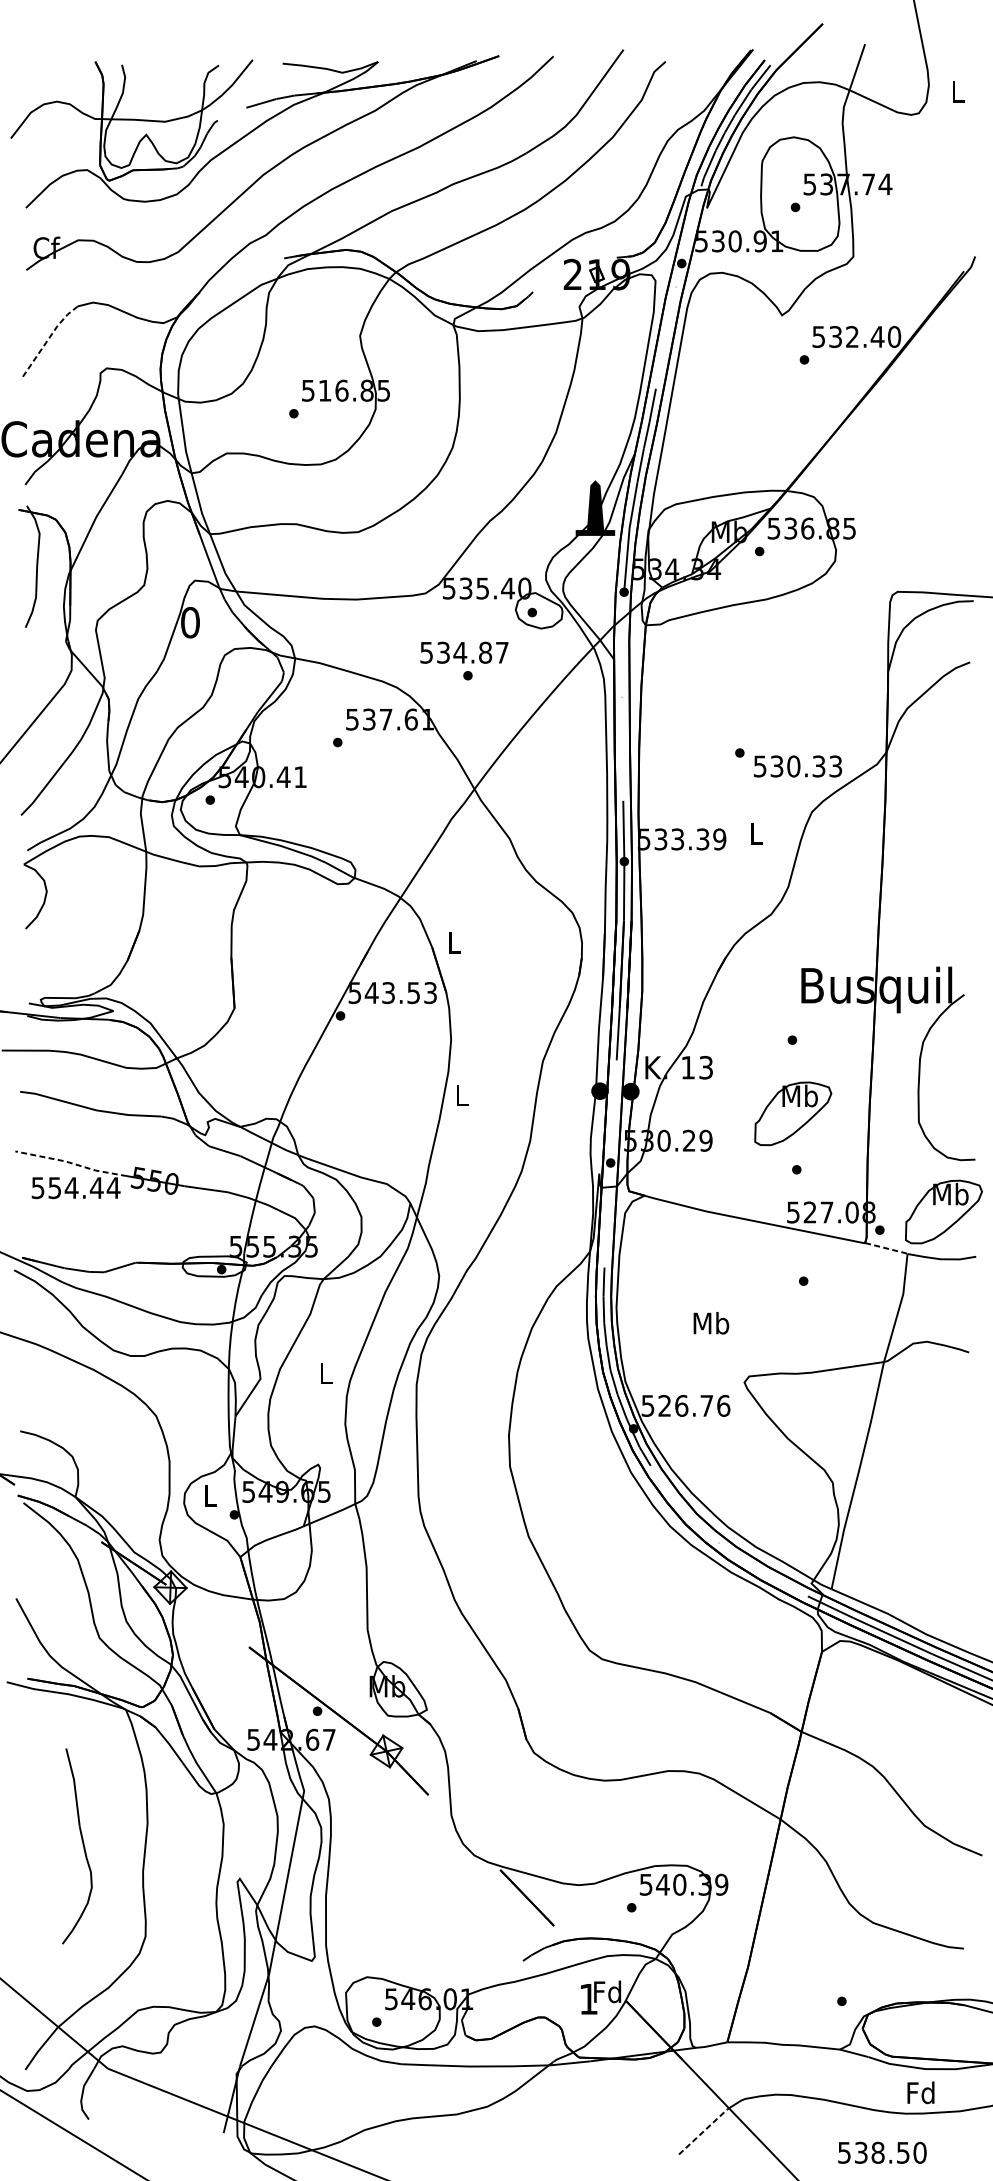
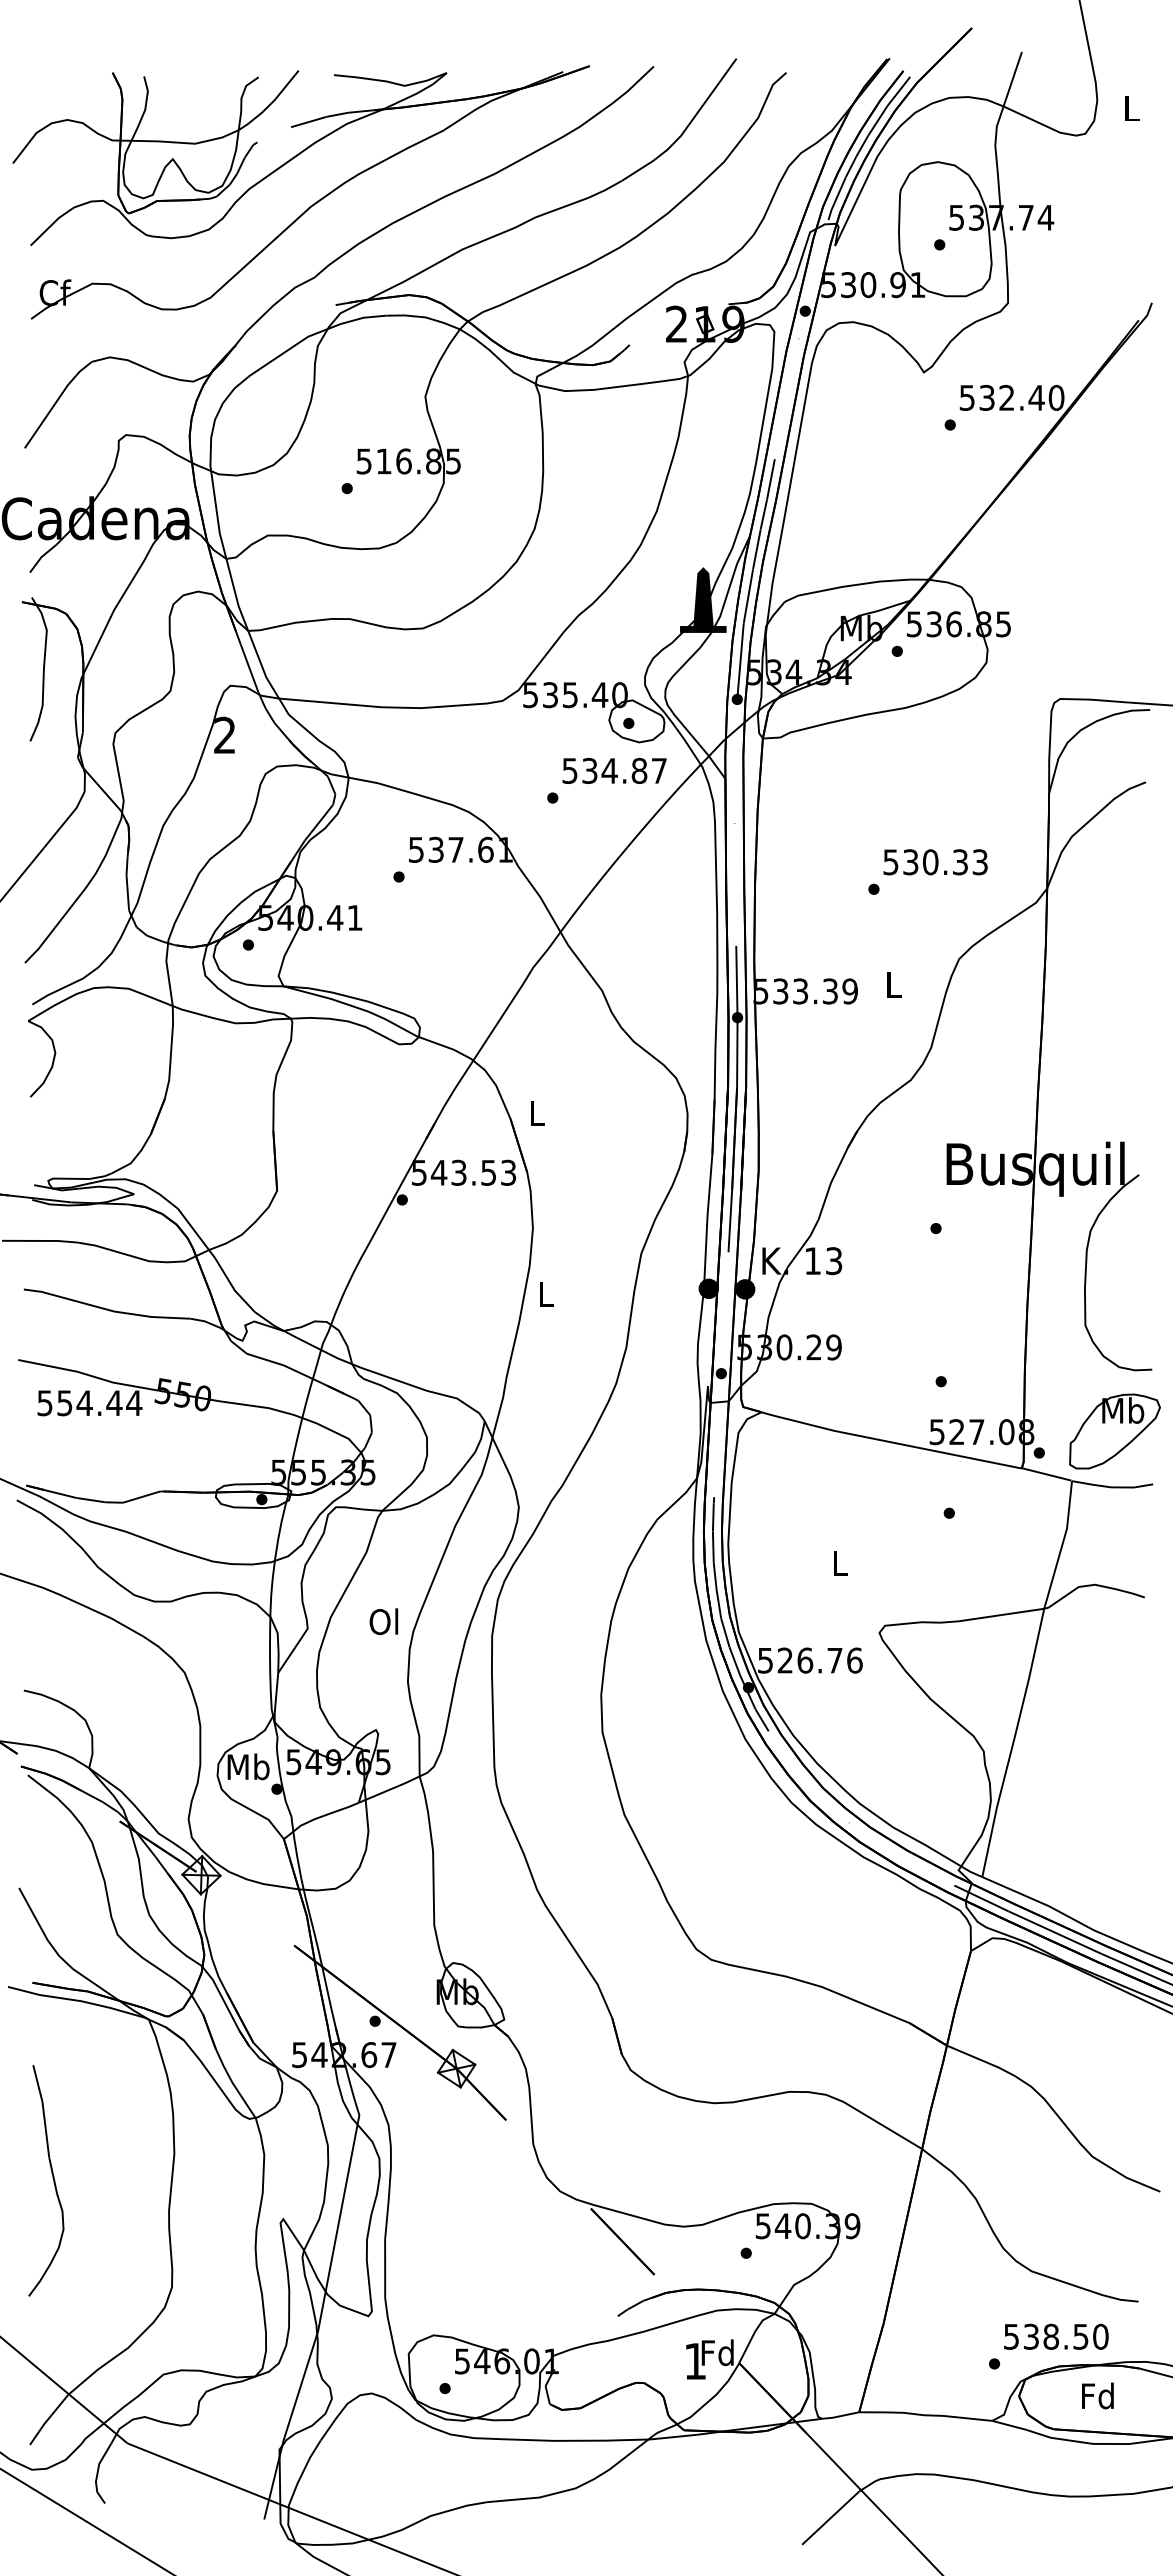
line: (47, 339) -> (56, 401), dashed -> solid
text: (190, 622) -> (224, 735), 0 -> 2
text: (464, 652) -> (614, 770), moved
text: (797, 766) -> (935, 862), moved
part: (792, 1113) -> (936, 1315), removed
line: (70, 1162) -> (83, 1373), dashed -> solid
line: (885, 1248) -> (1046, 1474), dashed -> solid
text: (711, 1322) -> (840, 1562), Mb -> L
text: (324, 1372) -> (383, 1621), L -> Ol
text: (210, 1495) -> (248, 1766), L -> Mb
part: (82, 1844) -> (52, 2178), moved
text: (920, 2092) -> (1097, 2395), moved
line: (703, 2131) -> (831, 2517), dashed -> solid
text: (882, 2152) -> (1056, 2336), moved

